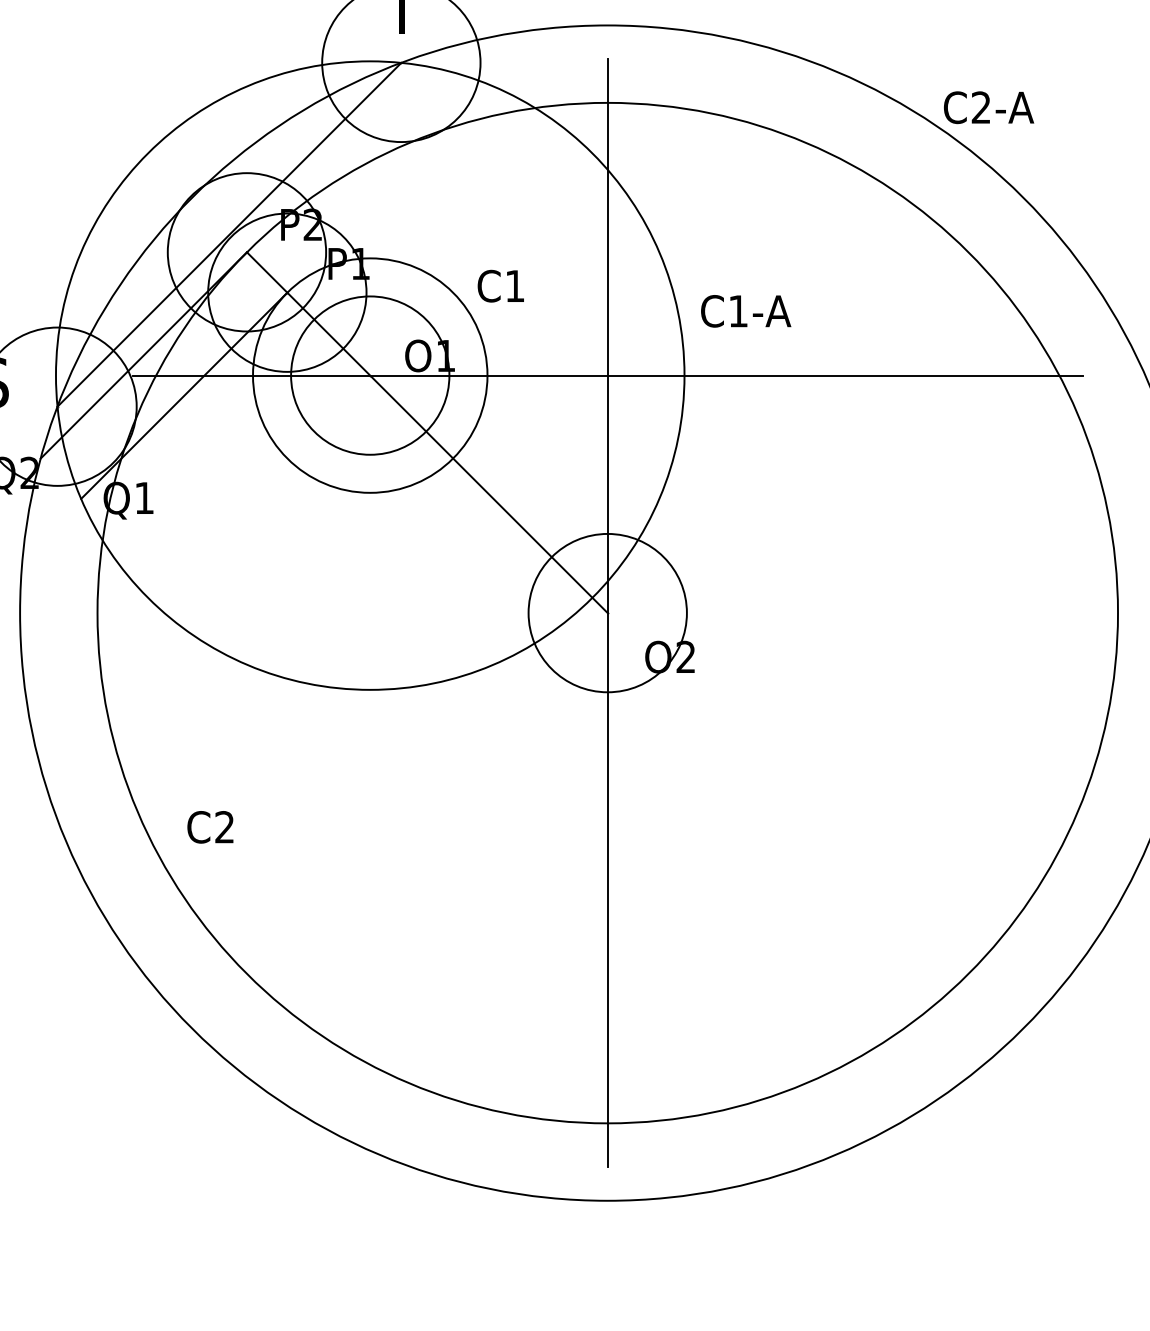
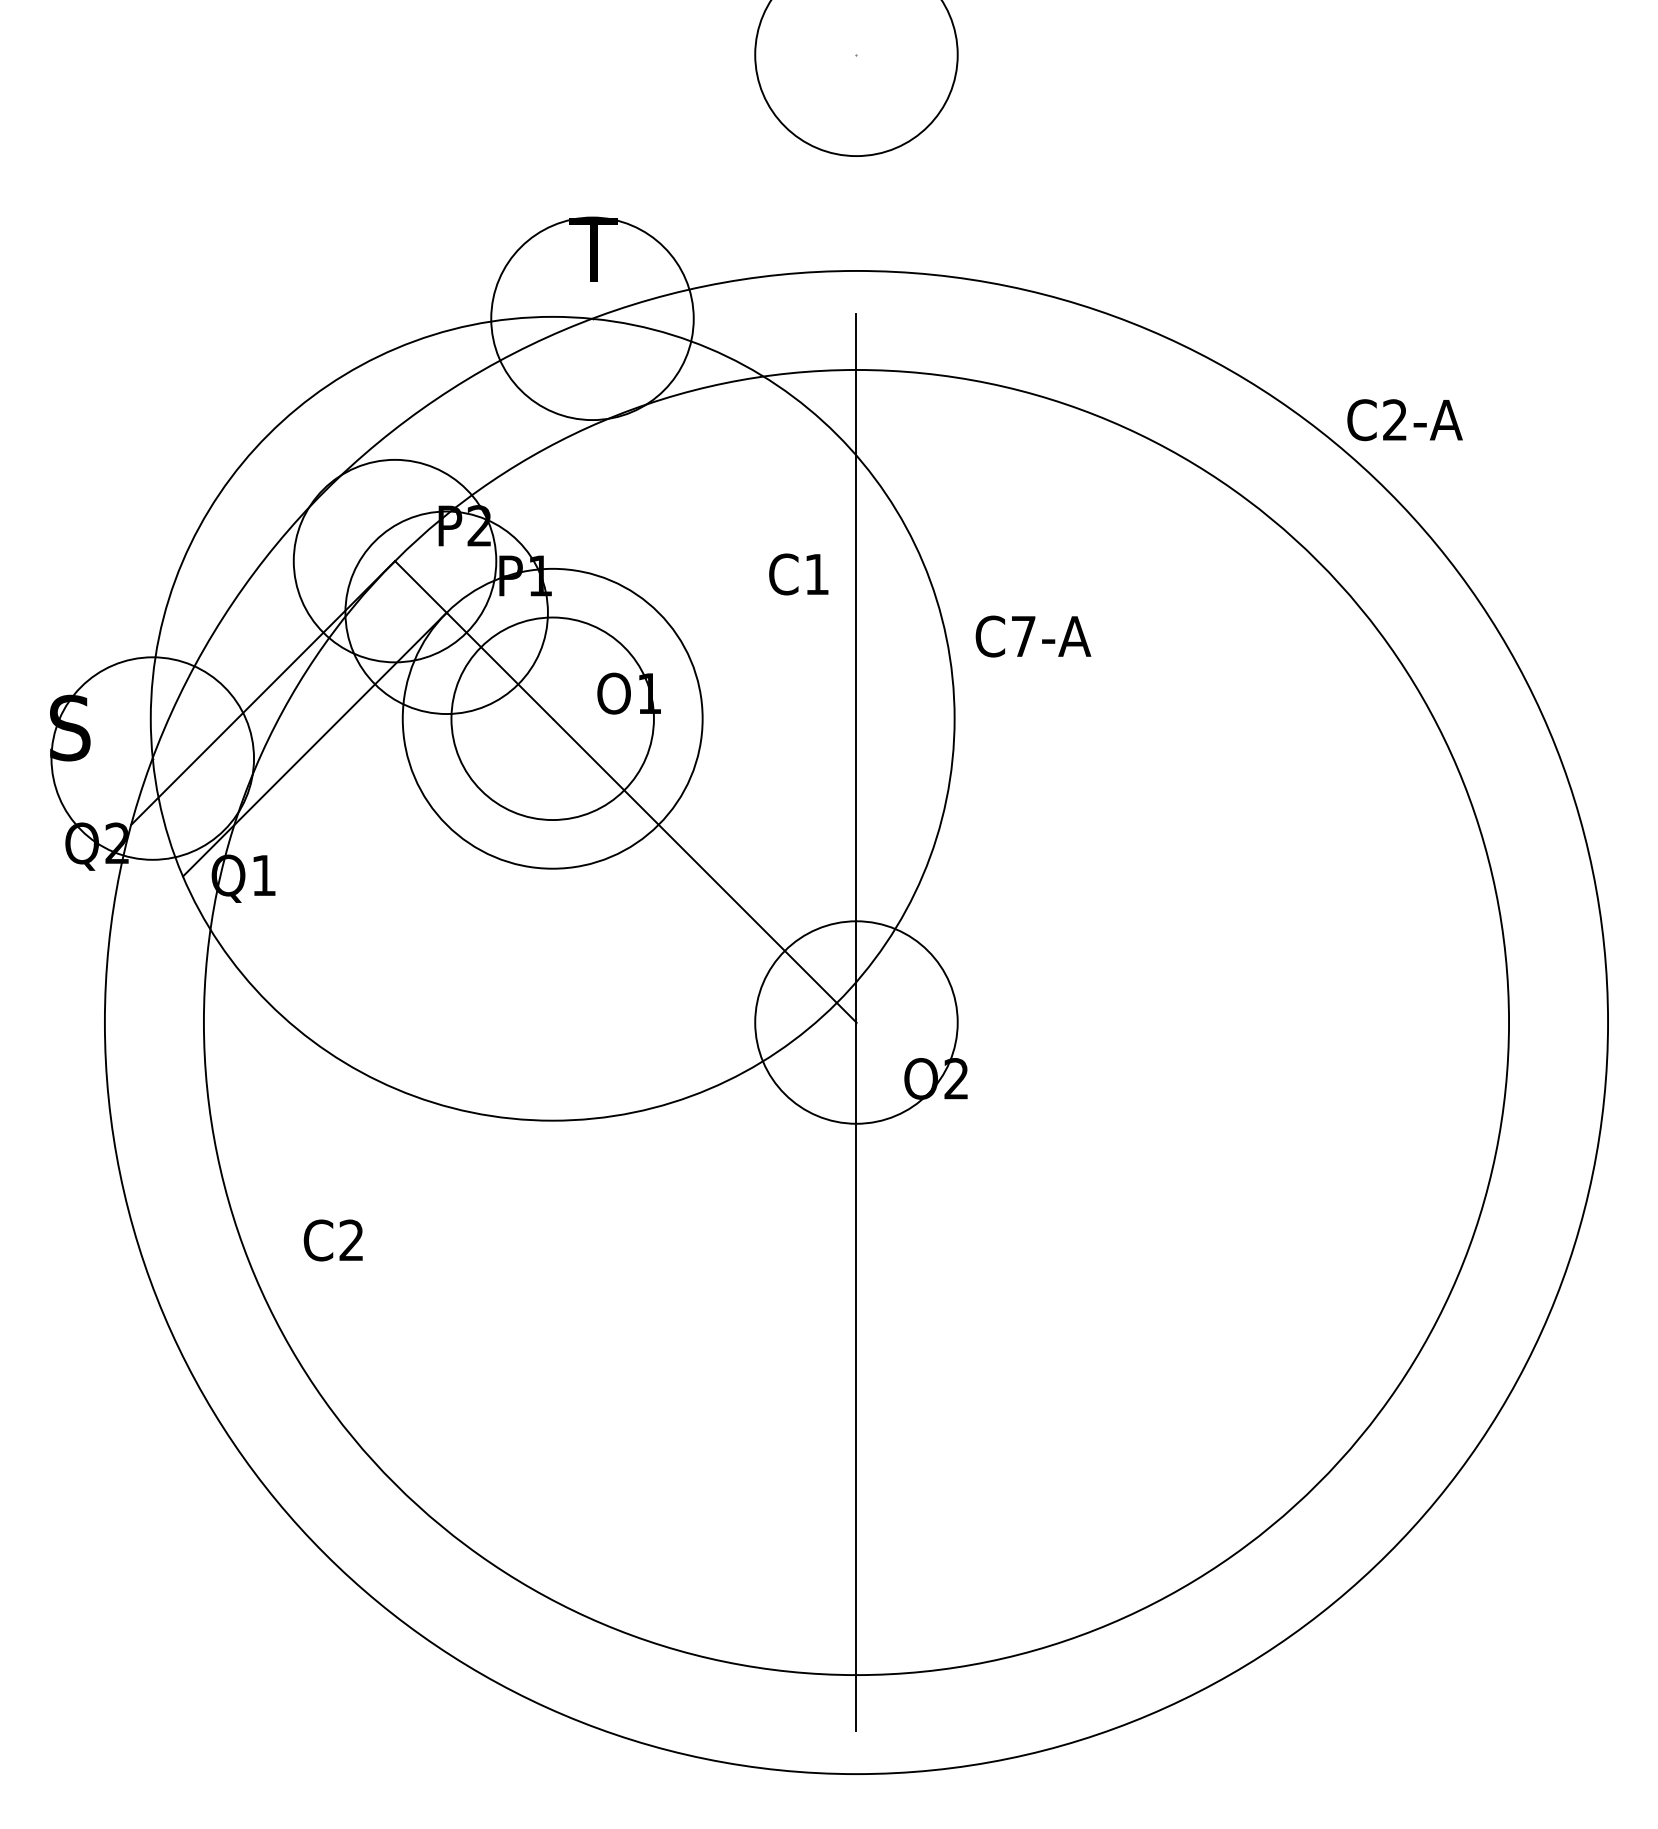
text: (988, 107) -> (1404, 420), moved
line: (229, 234) -> (372, 538), removed
text: (500, 286) -> (798, 574), moved
text: (738, 311) -> (1023, 636), C1-A -> C7-A
line: (607, 375) -> (855, 718), removed
text: (209, 827) -> (332, 1240), moved

